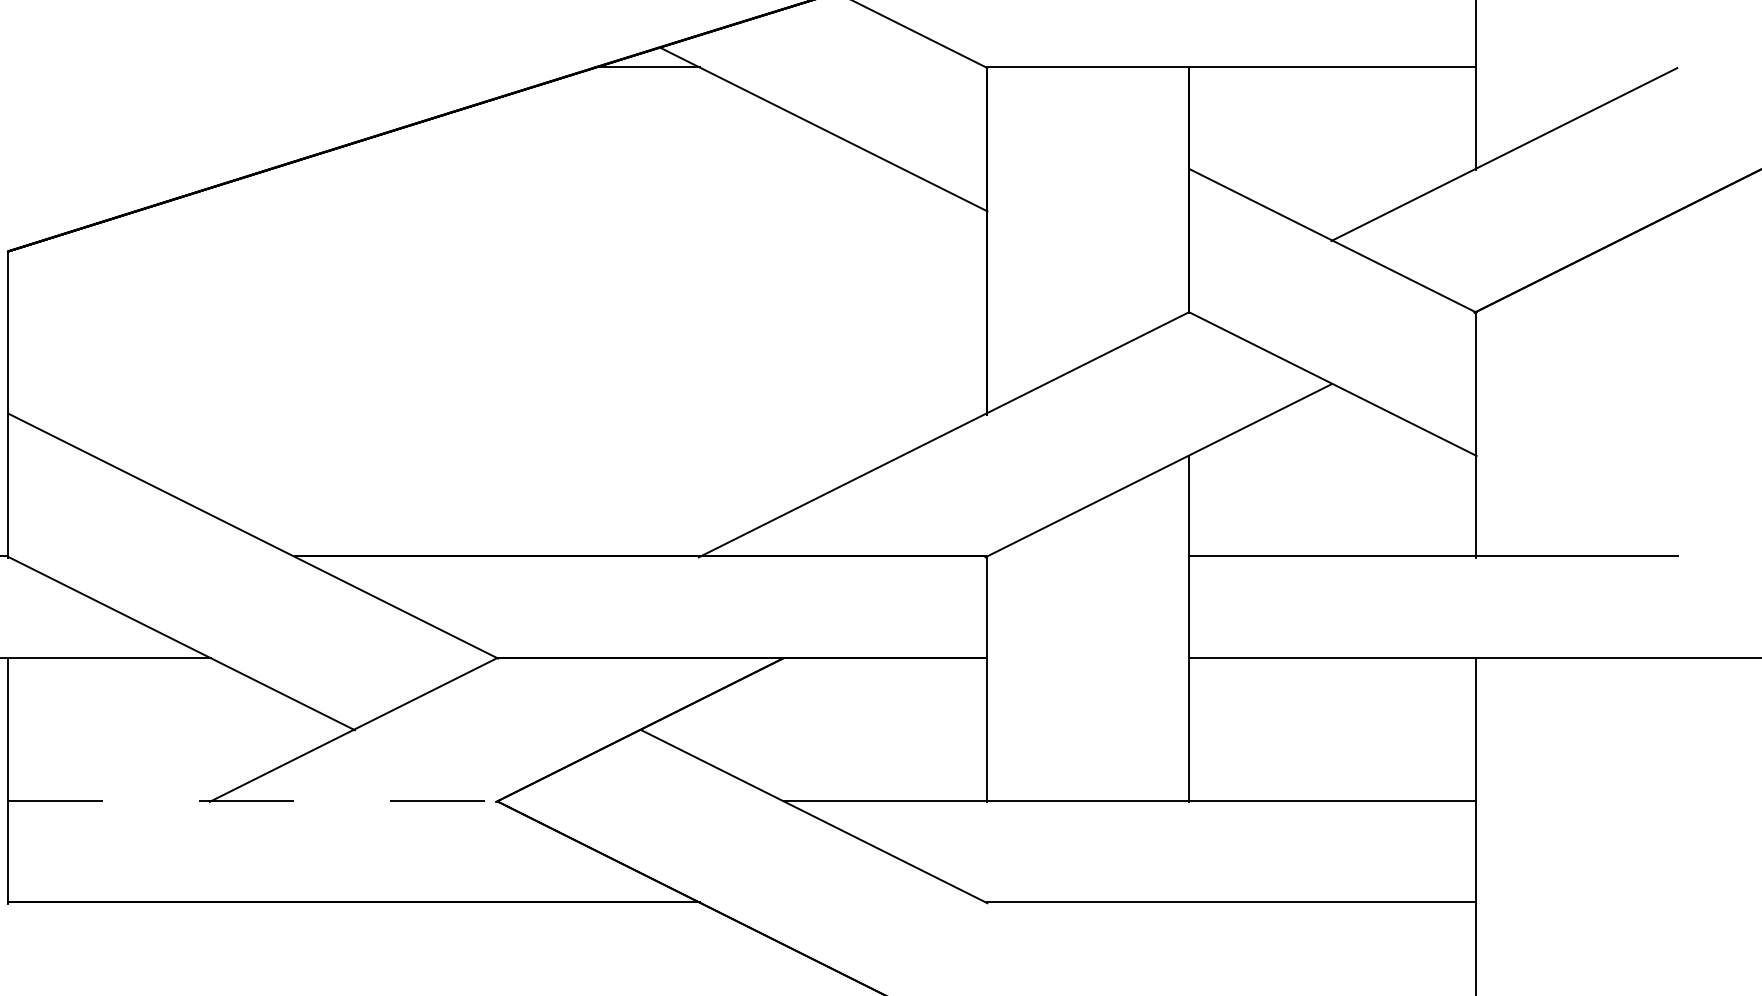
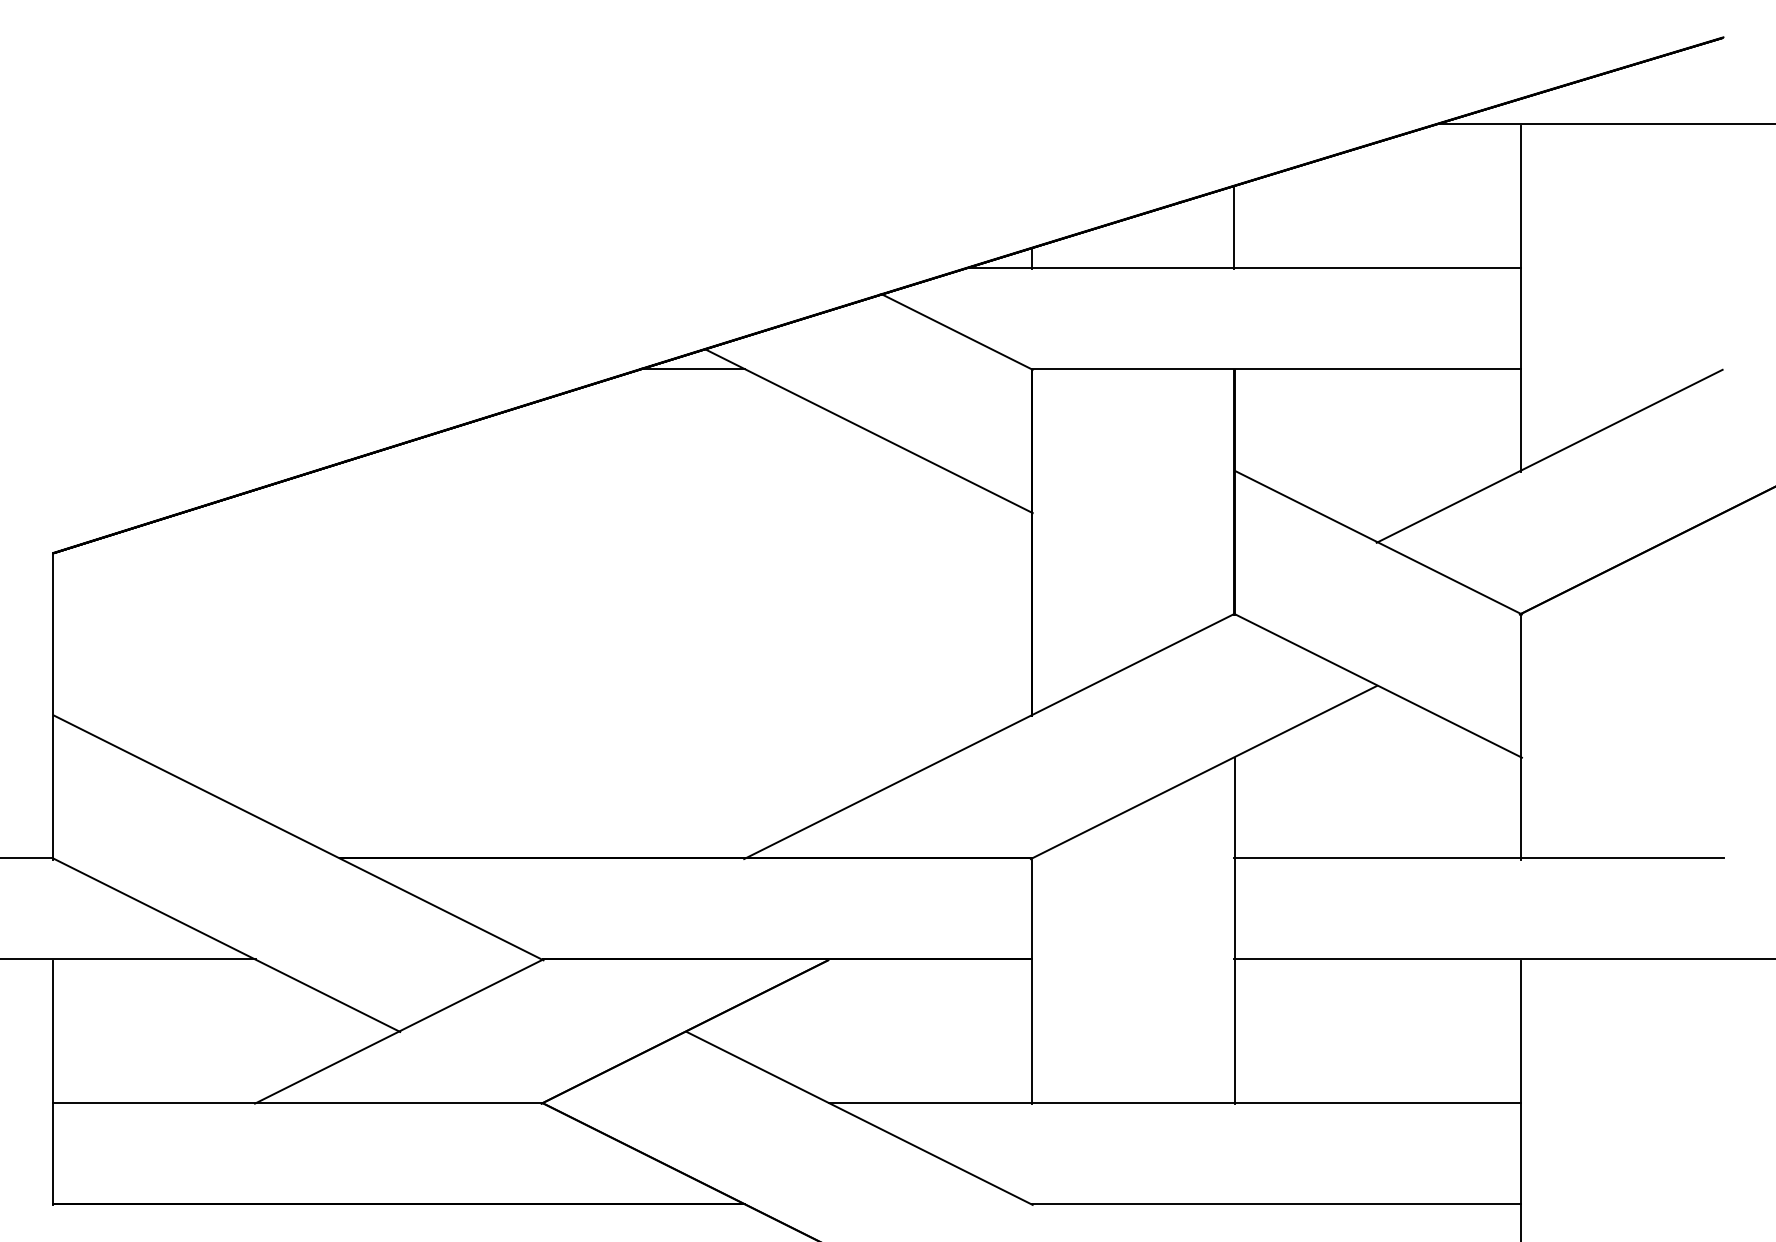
line: (252, 800) -> (297, 1102), dashed -> solid

